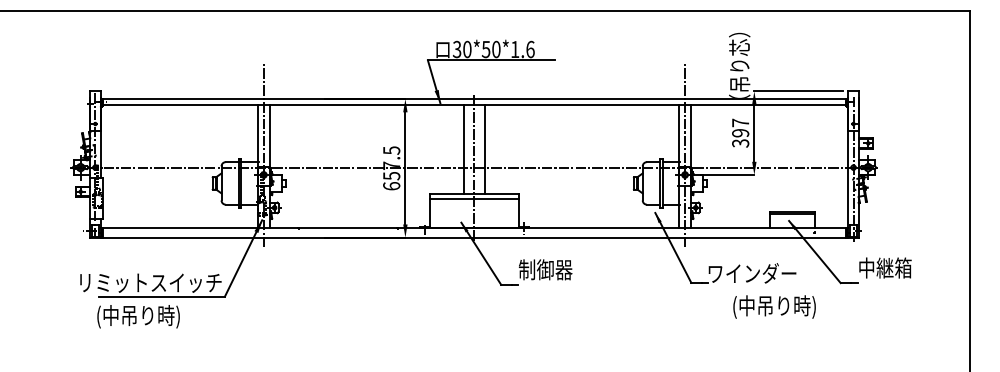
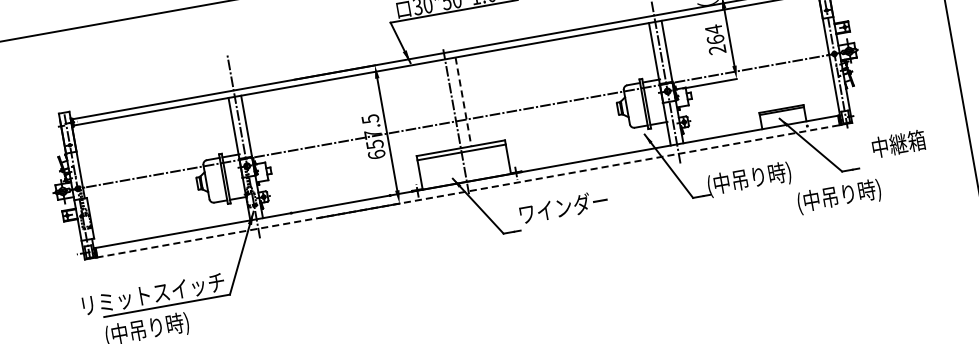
text: (740, 132) -> (715, 39), 397 -> 264
line: (463, 149) -> (441, 105), removed
line: (485, 150) -> (464, 102), solid -> dashed
line: (474, 237) -> (468, 191), solid -> dashed
text: (885, 267) -> (898, 143), moved
text: (563, 269) -> (563, 207), 制御器 -> ワインダー
text: (752, 274) -> (752, 178), ワインダー -> (中吊り時)
text: (774, 306) -> (839, 196), moved

